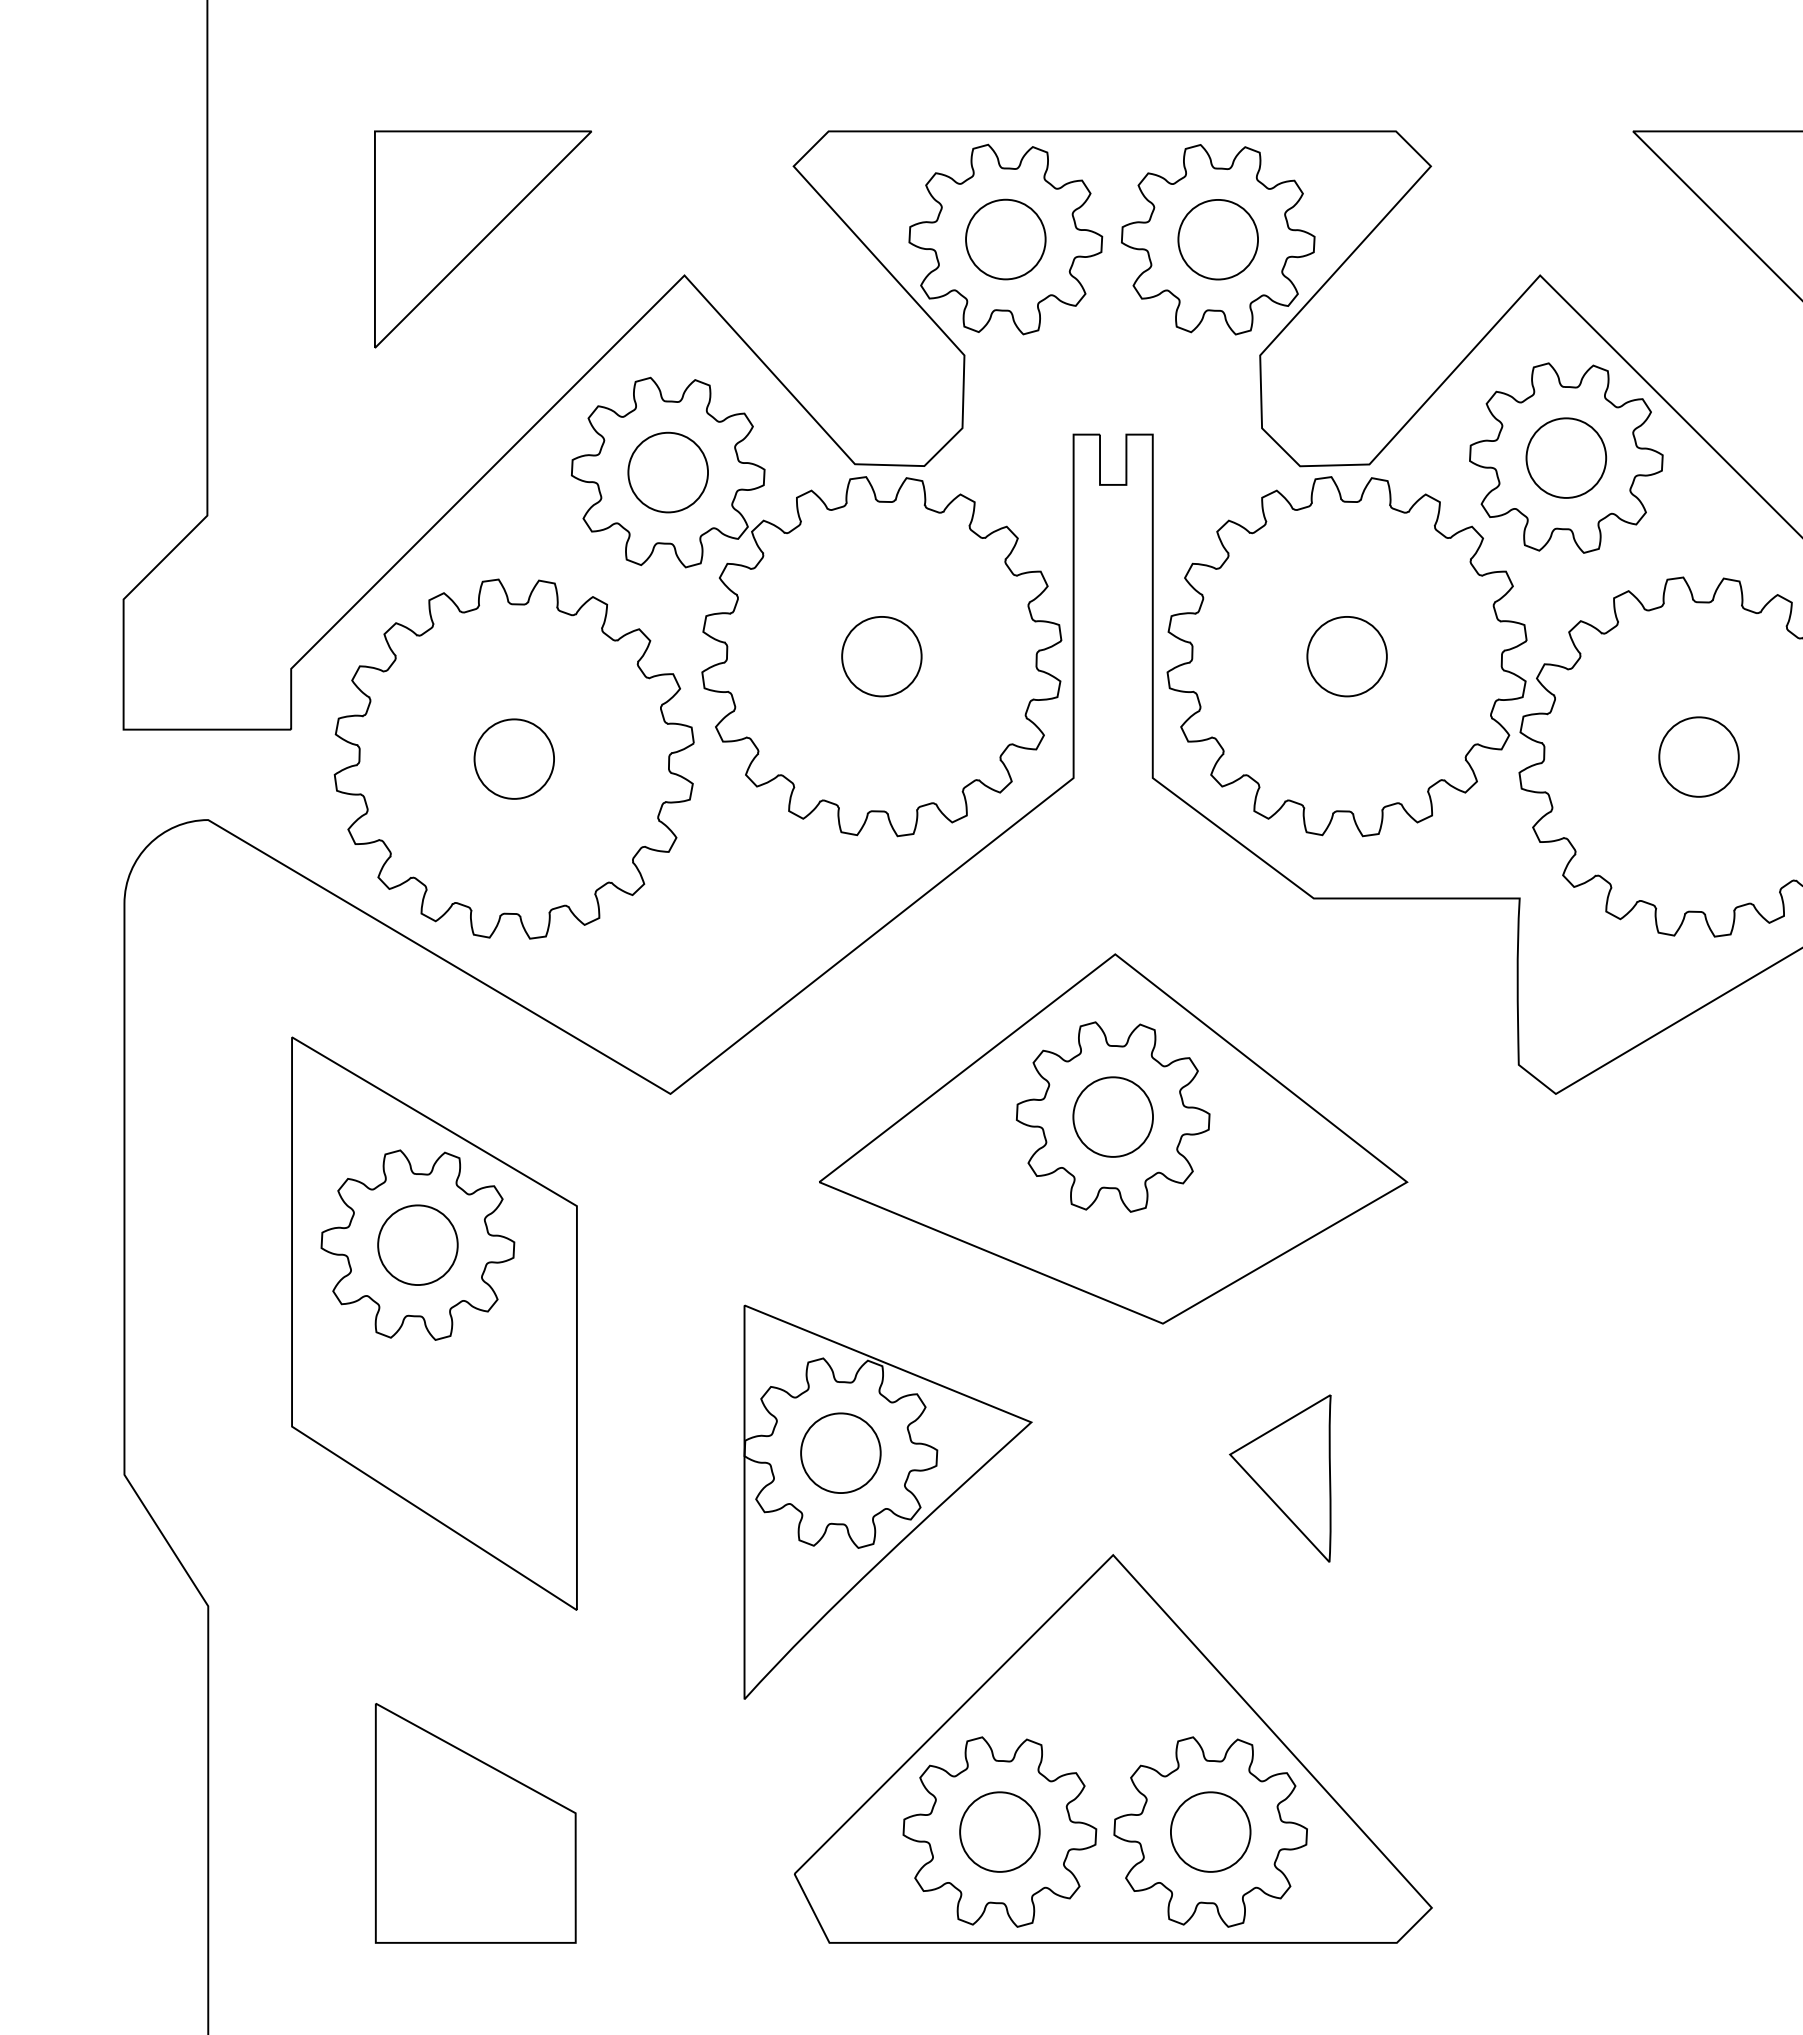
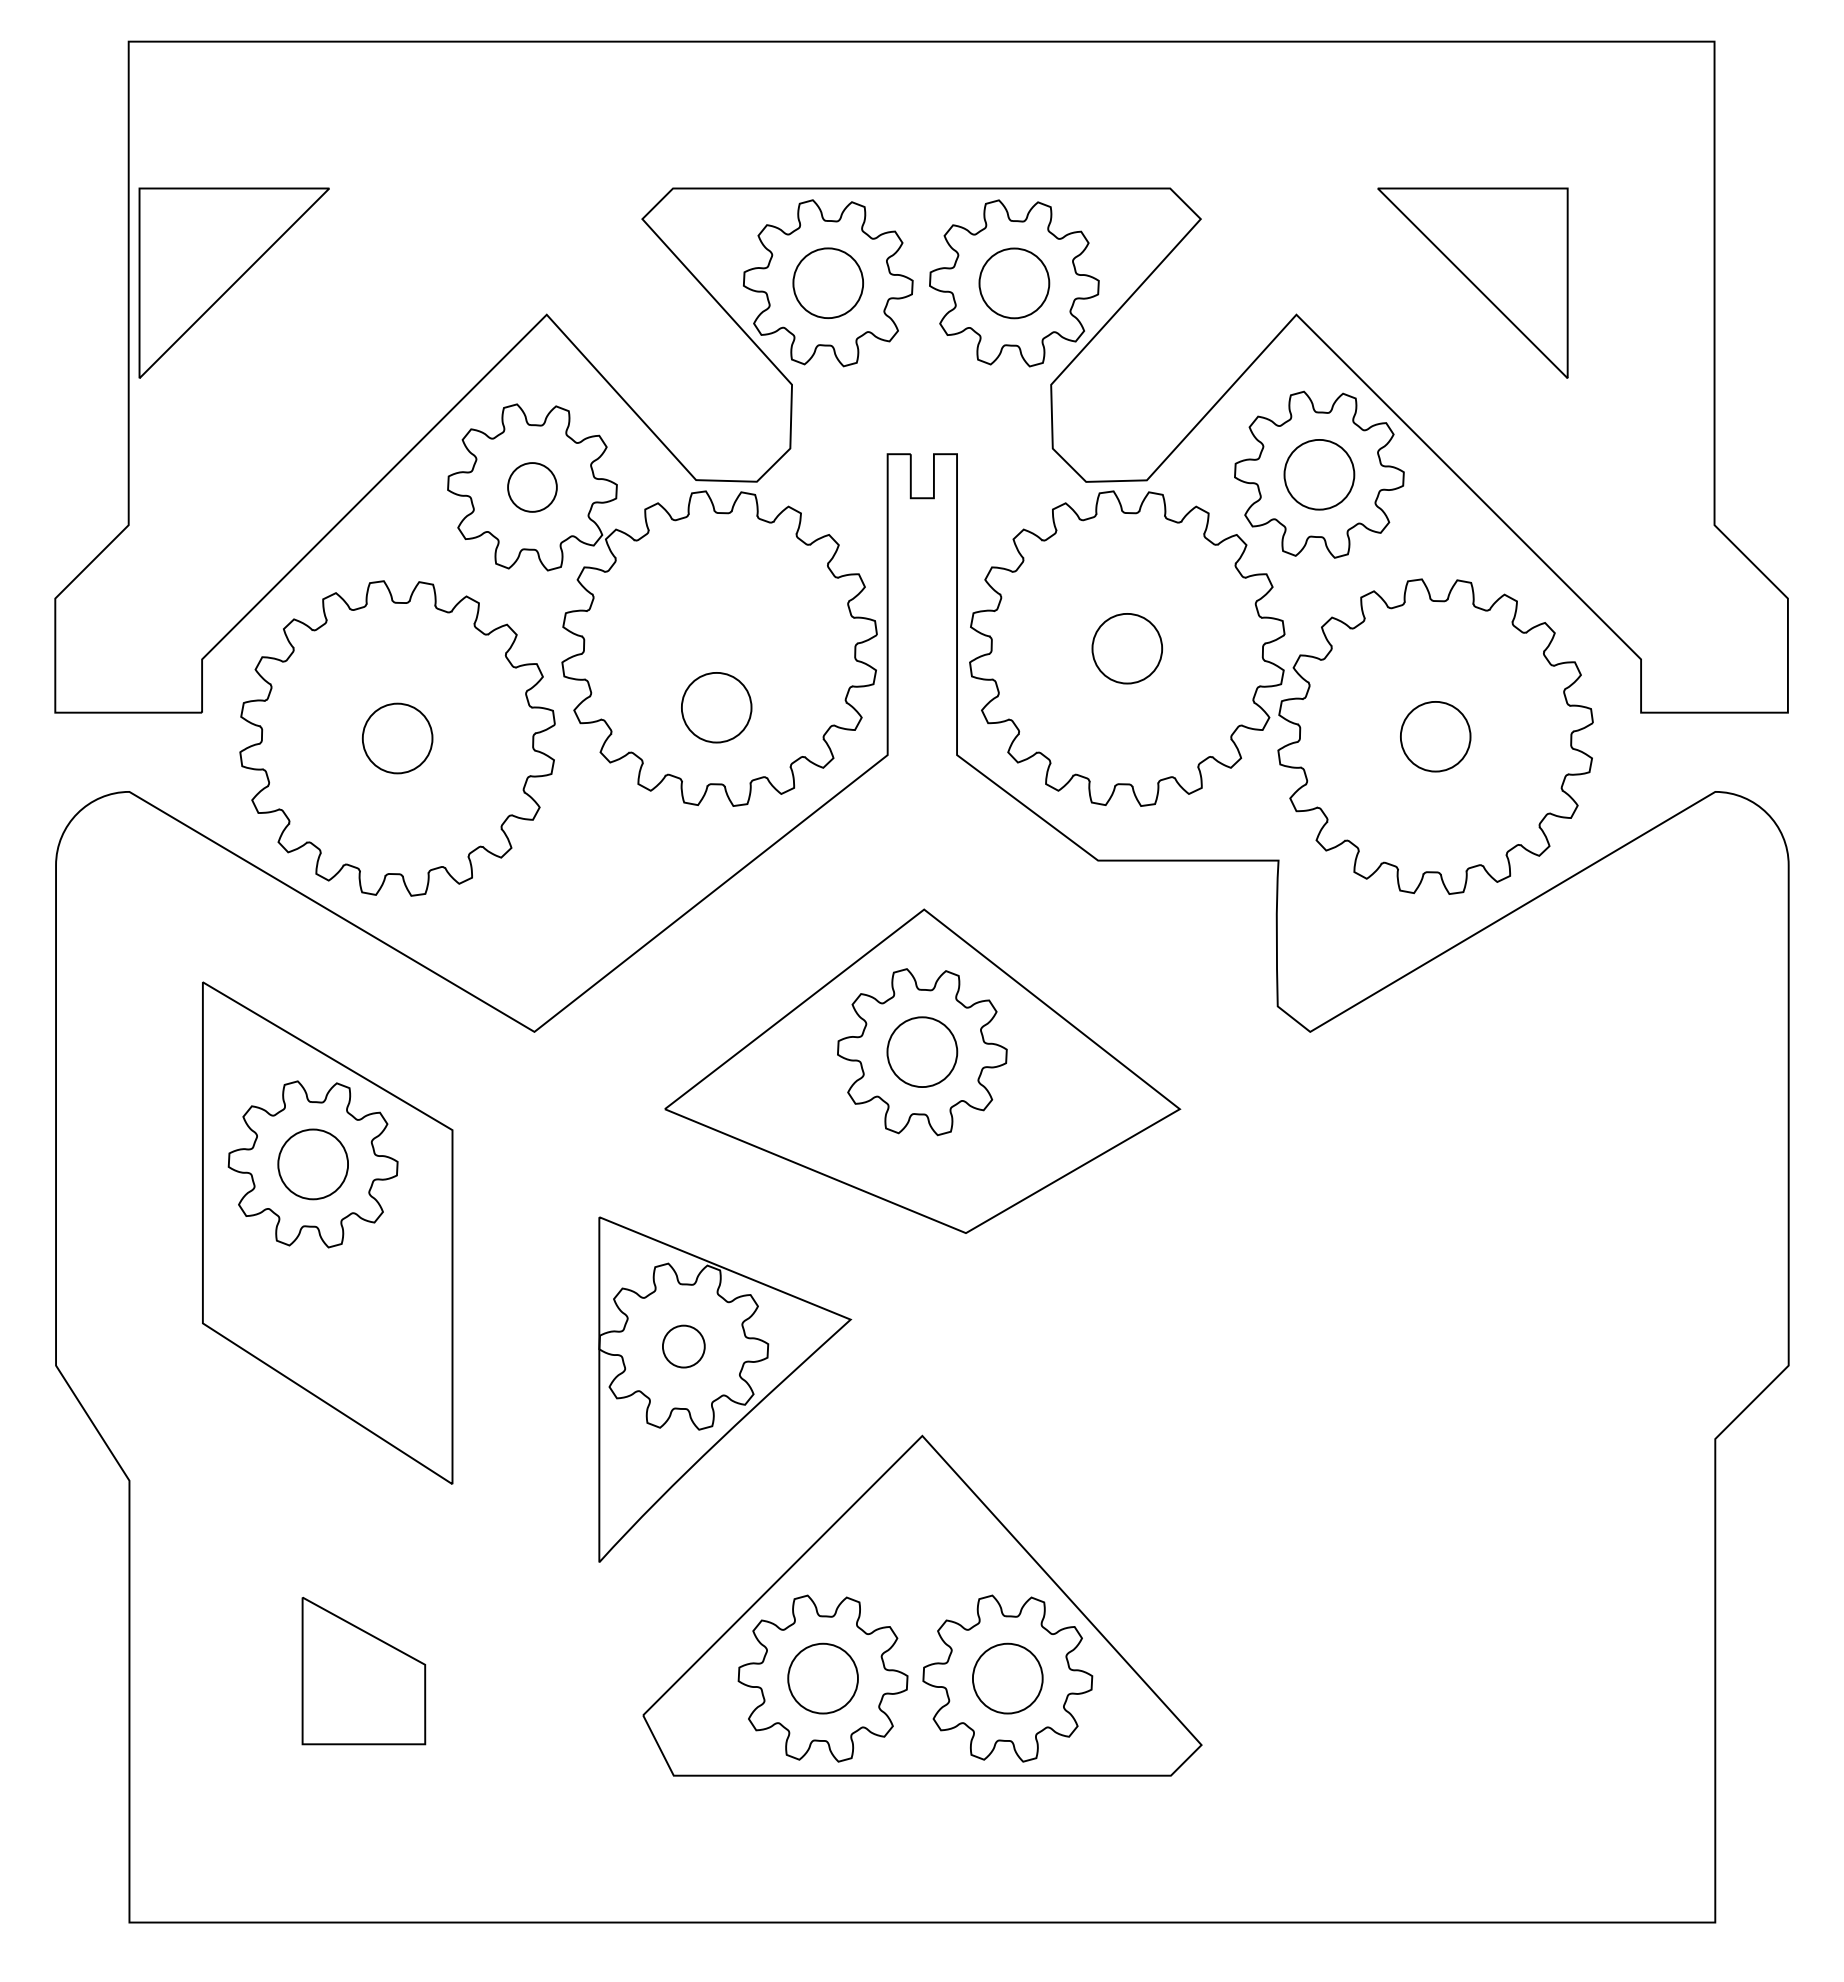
part: (482, 238) -> (233, 282), moved
part: (668, 472) -> (532, 487), size x0.7
part: (881, 656) -> (716, 707), moved
part: (840, 1453) -> (683, 1346), size x0.6
part: (1279, 1478) -> (1068, 1368), removed
part: (475, 1822) -> (363, 1670), size x0.7

